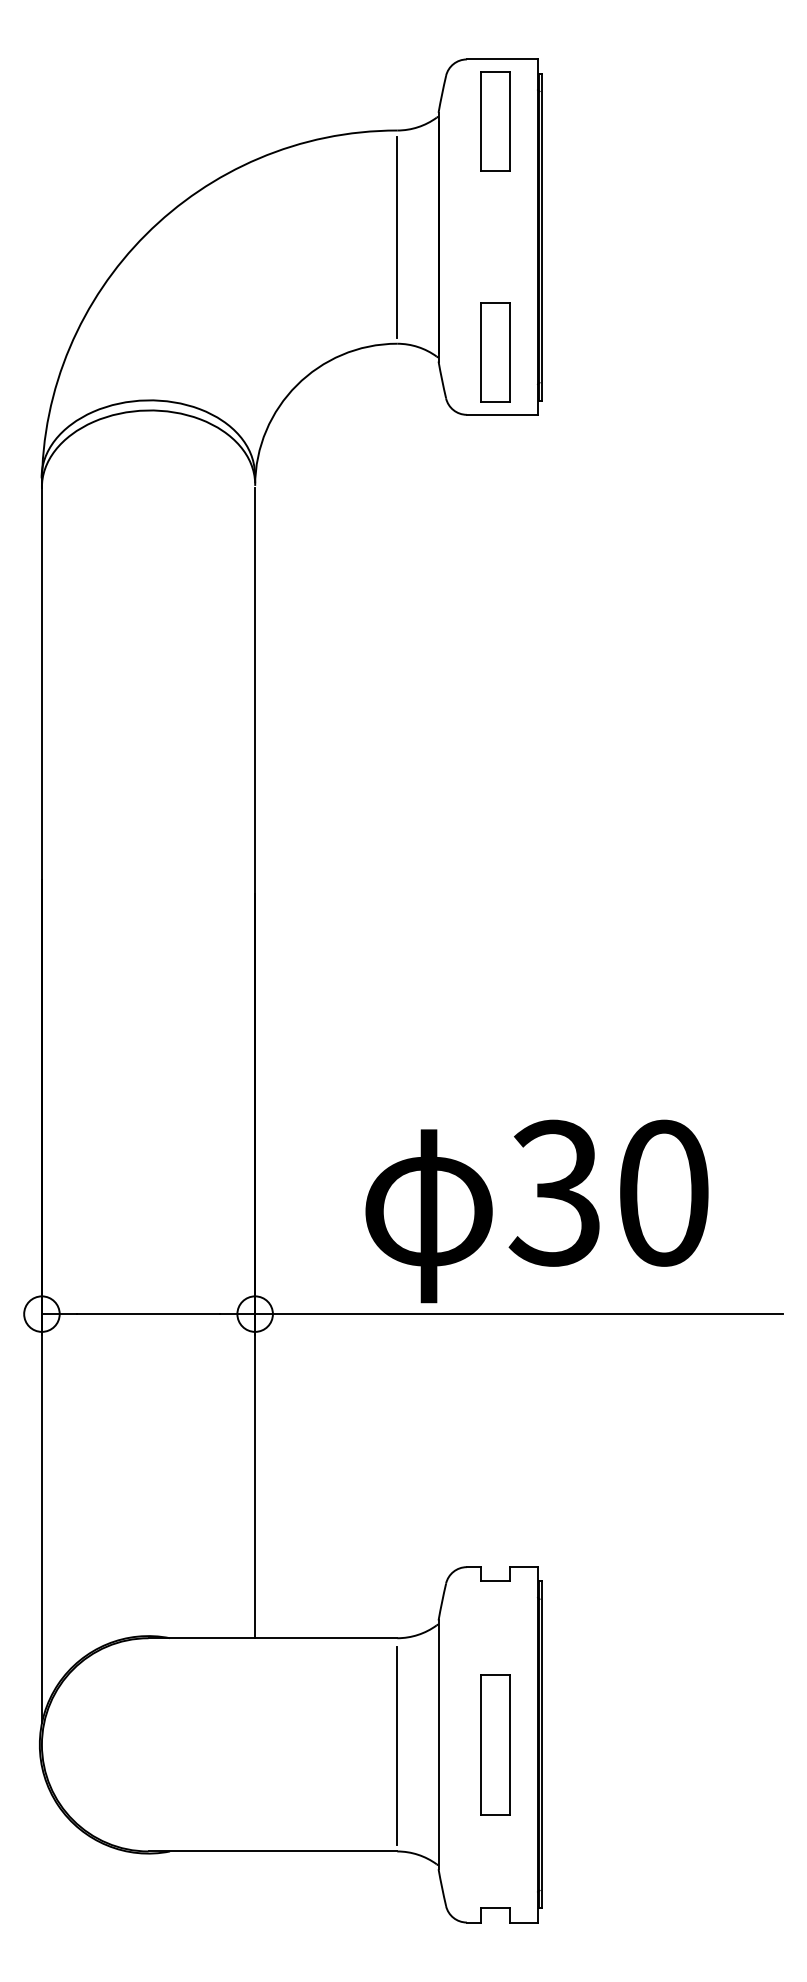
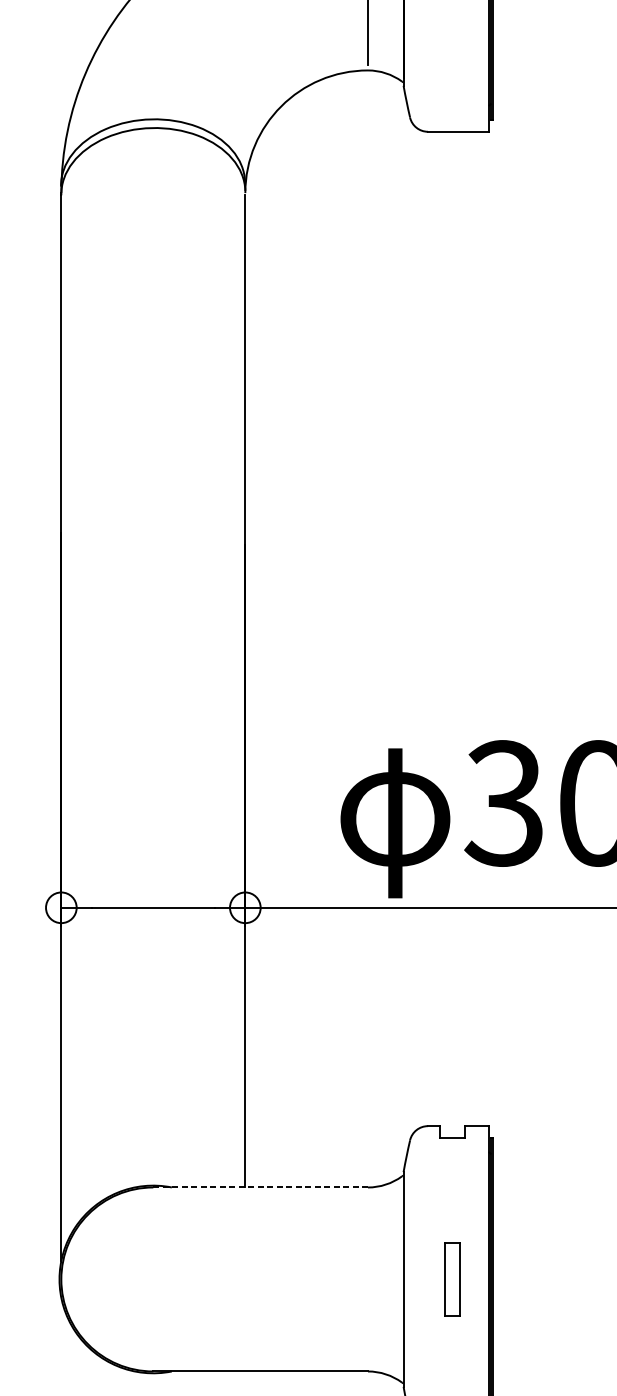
part: (495, 352) -> (452, 78), removed
line: (273, 1638) -> (261, 1187), solid -> dashed
part: (495, 1744) -> (452, 1279), size x0.6
line: (397, 1745) -> (368, 1280), removed

